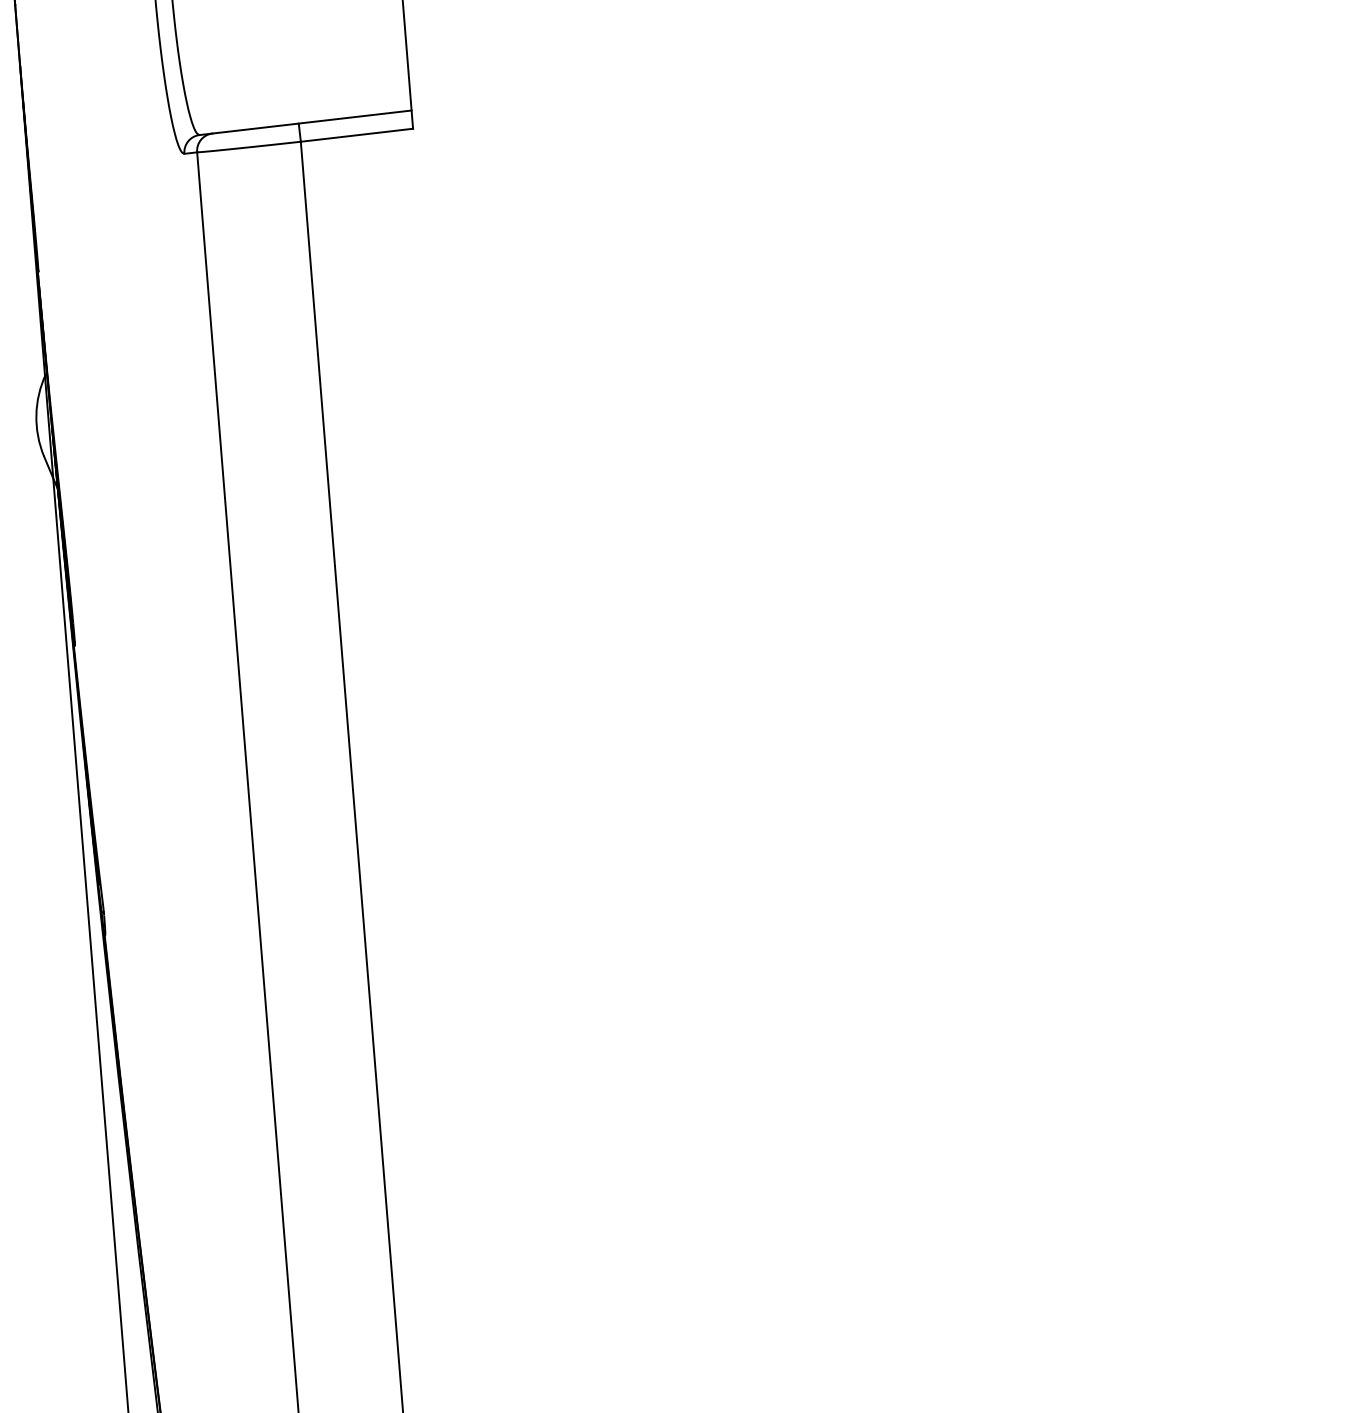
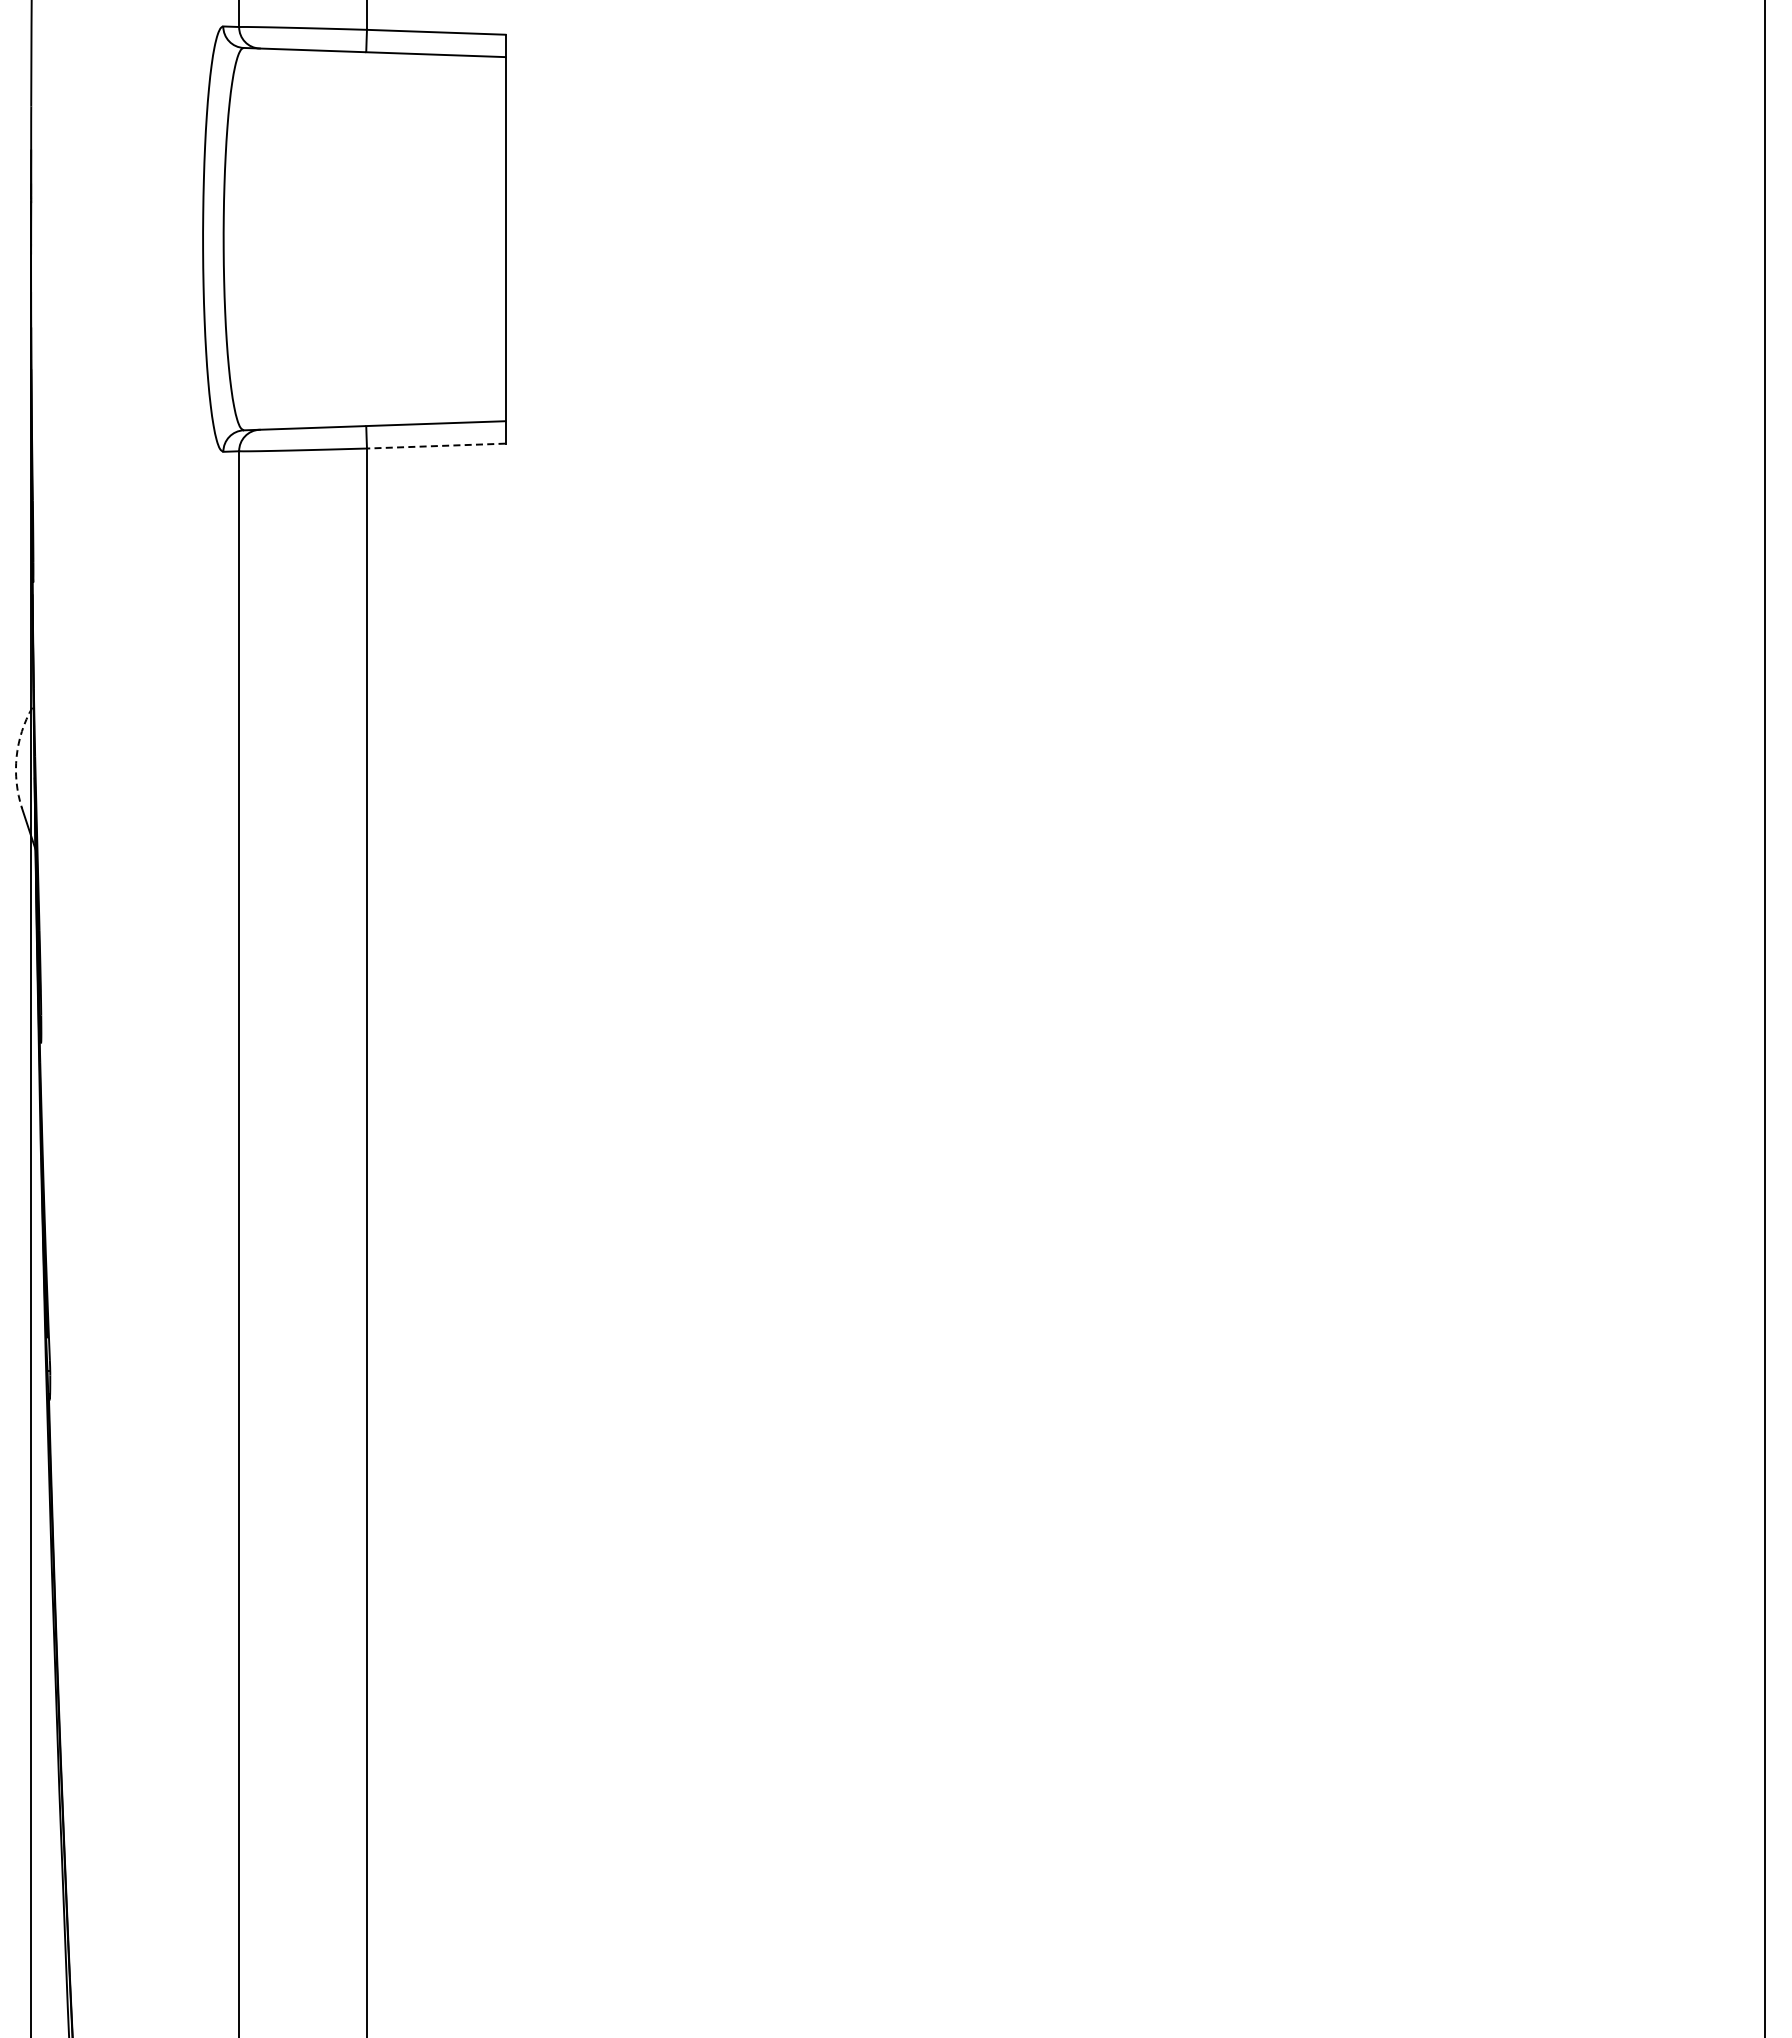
line: (356, 135) -> (435, 446), solid -> dashed
arc: (36, 414) -> (16, 756), solid -> dashed

